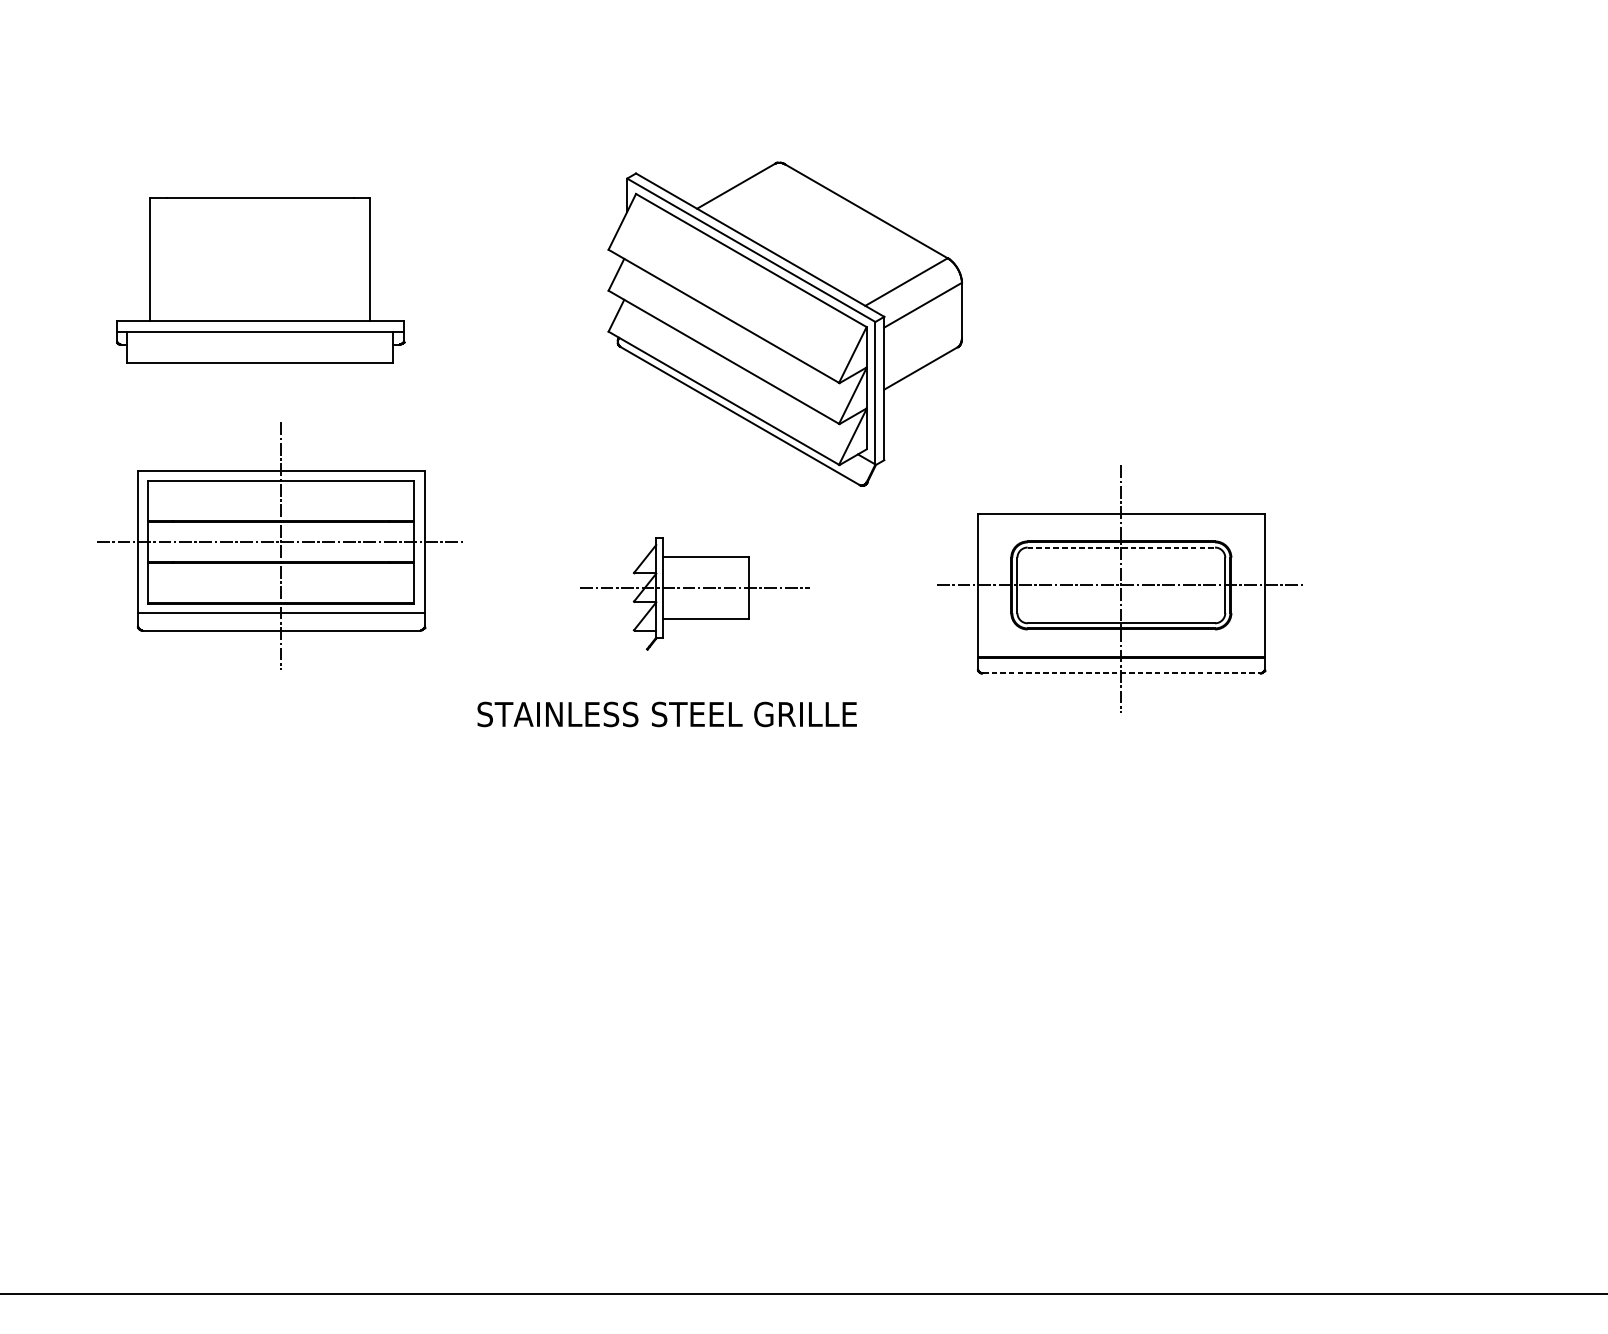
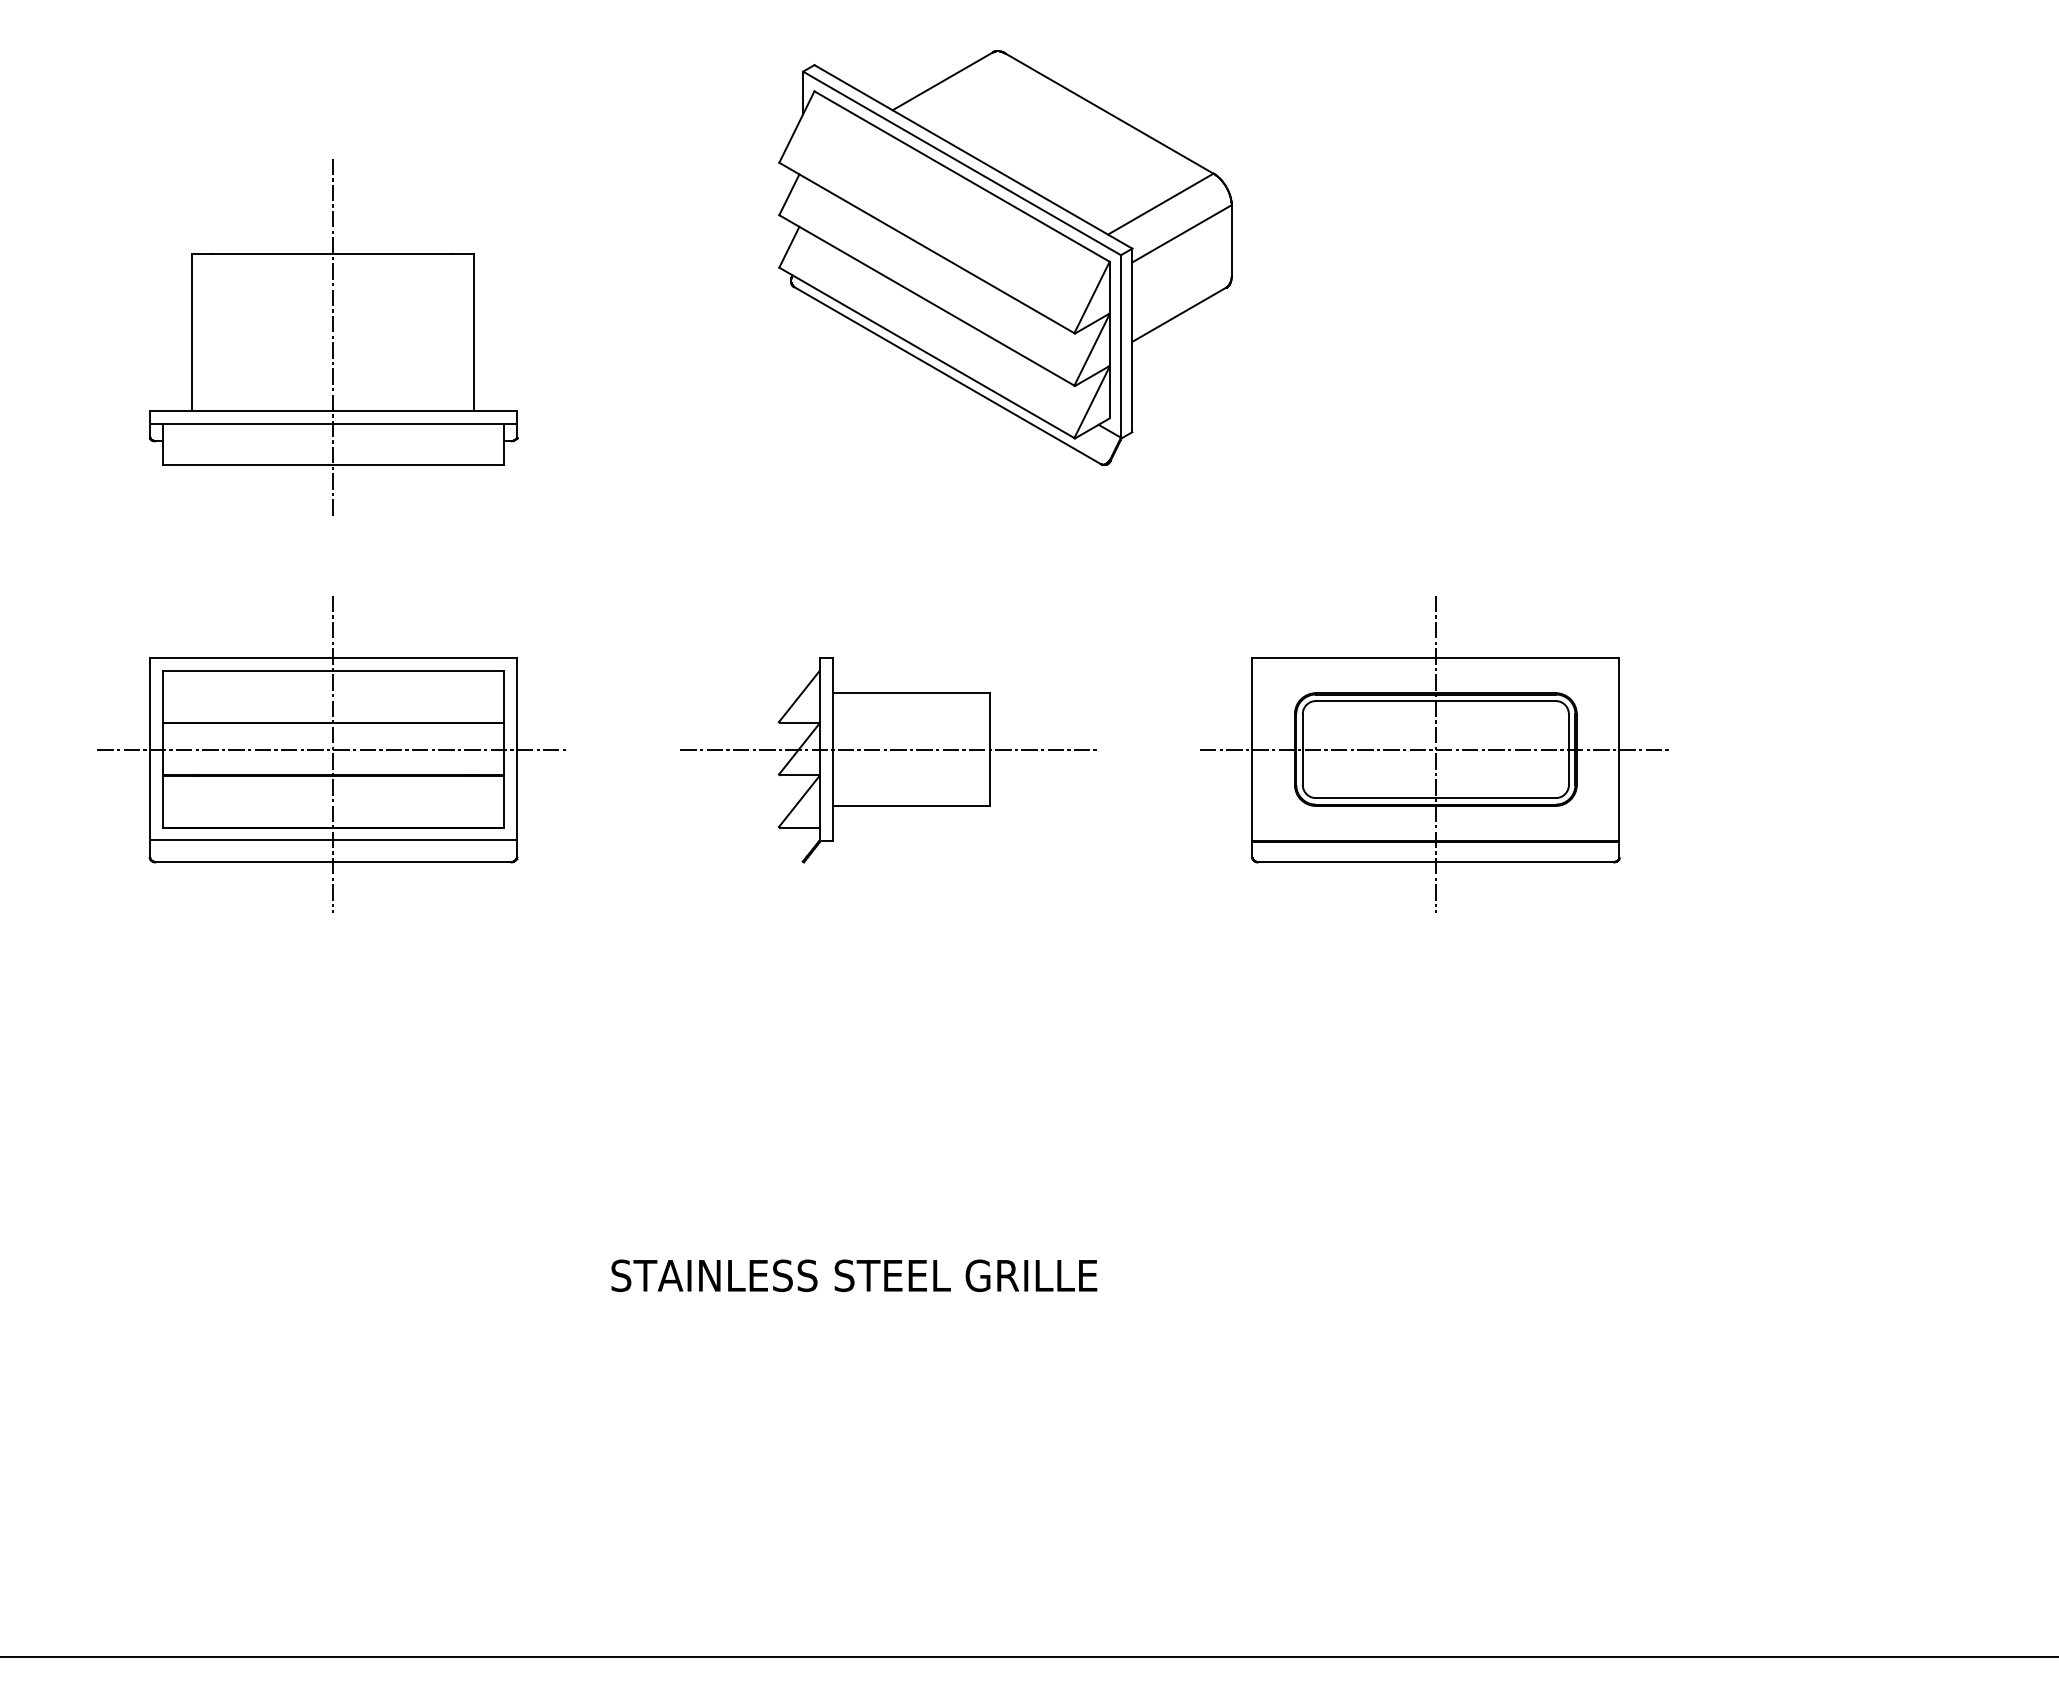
line: (260, 264) -> (333, 338), added
part: (785, 323) -> (1005, 257), moved
part: (279, 546) -> (331, 754), moved
line: (1121, 547) -> (1435, 701), dashed -> solid
part: (693, 593) -> (888, 760), size x1.43
line: (1121, 673) -> (1435, 862), dashed -> solid
text: (667, 714) -> (854, 1275), moved

